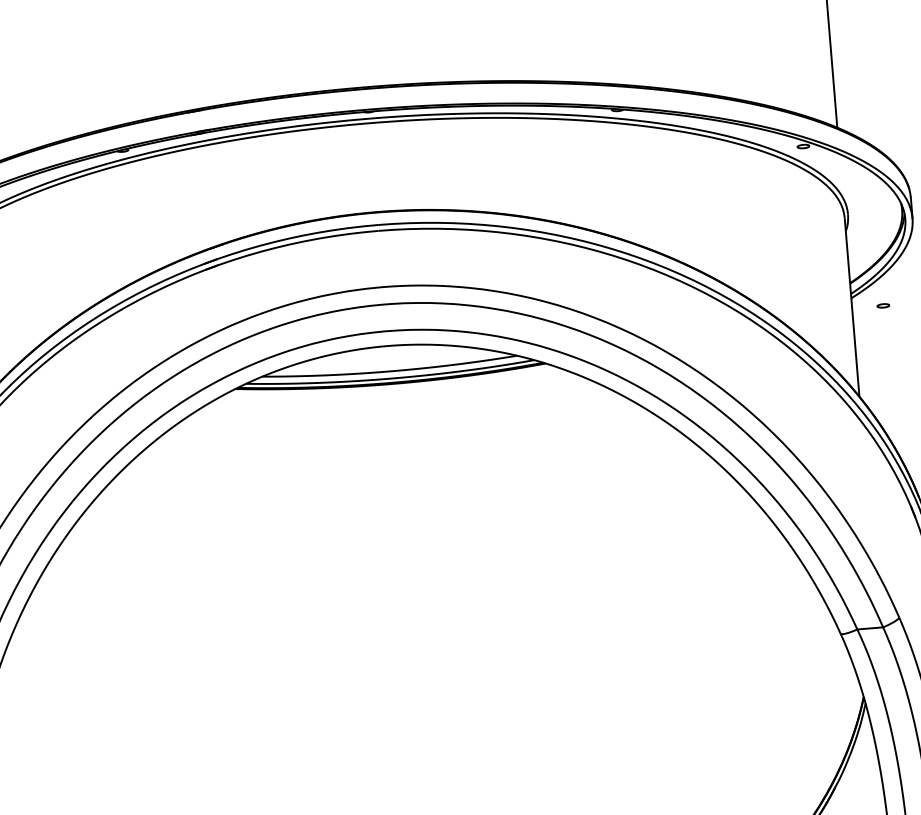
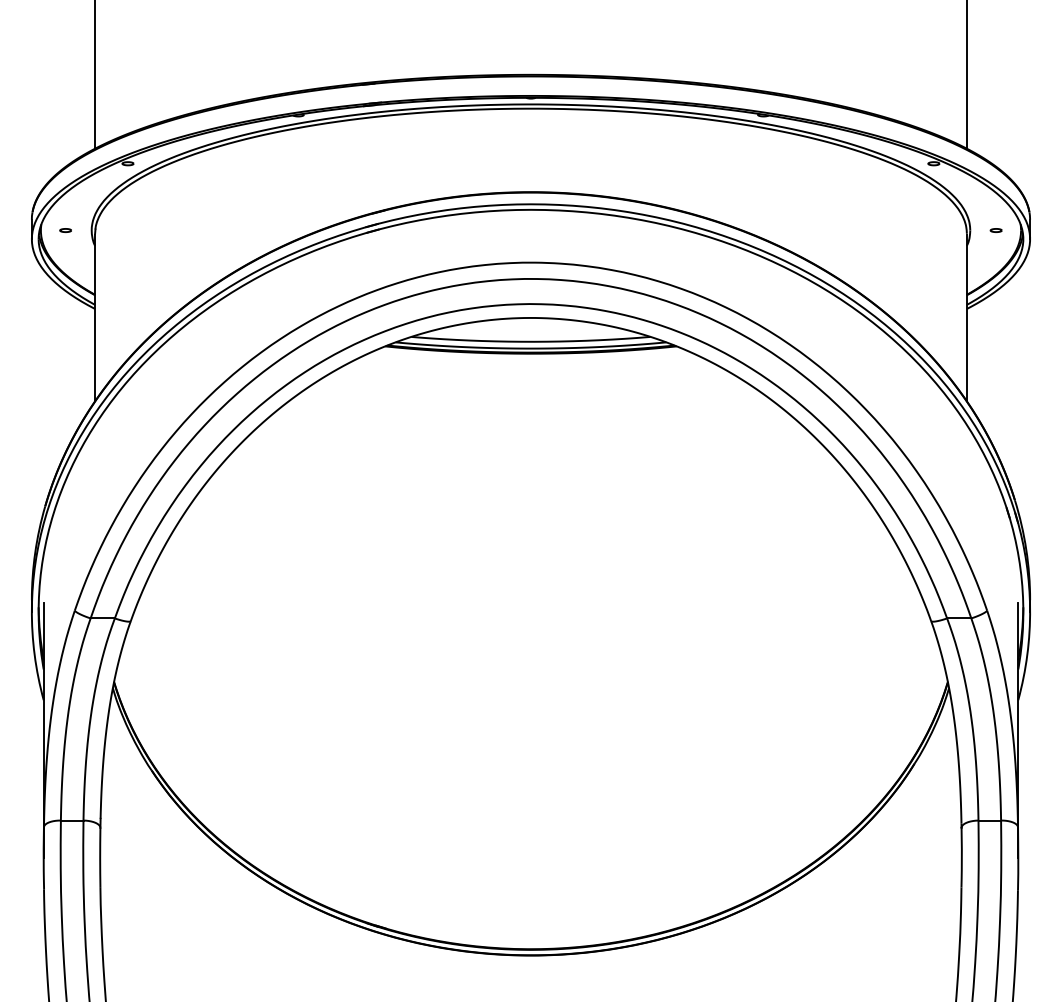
part: (882, 305) -> (995, 230), moved

